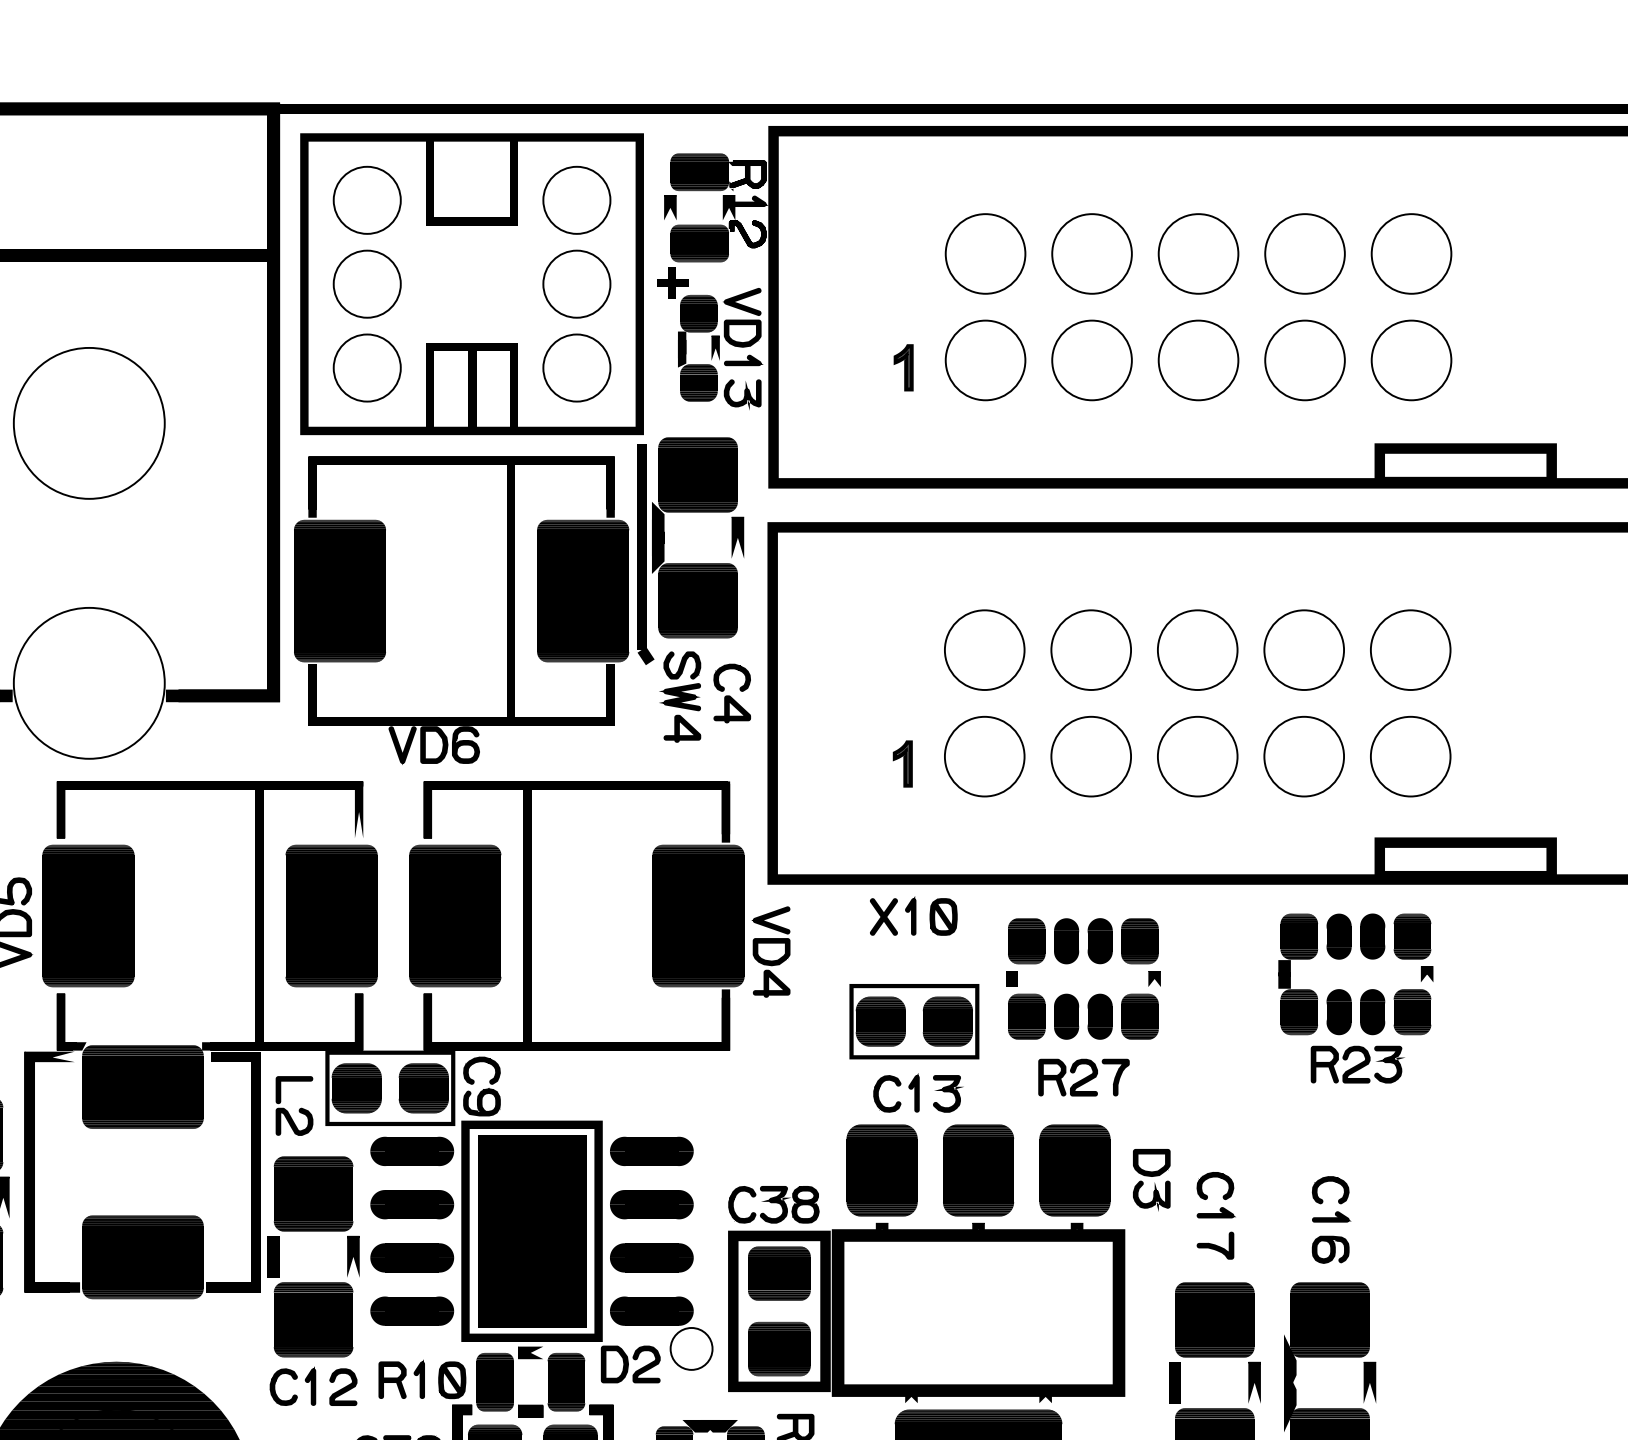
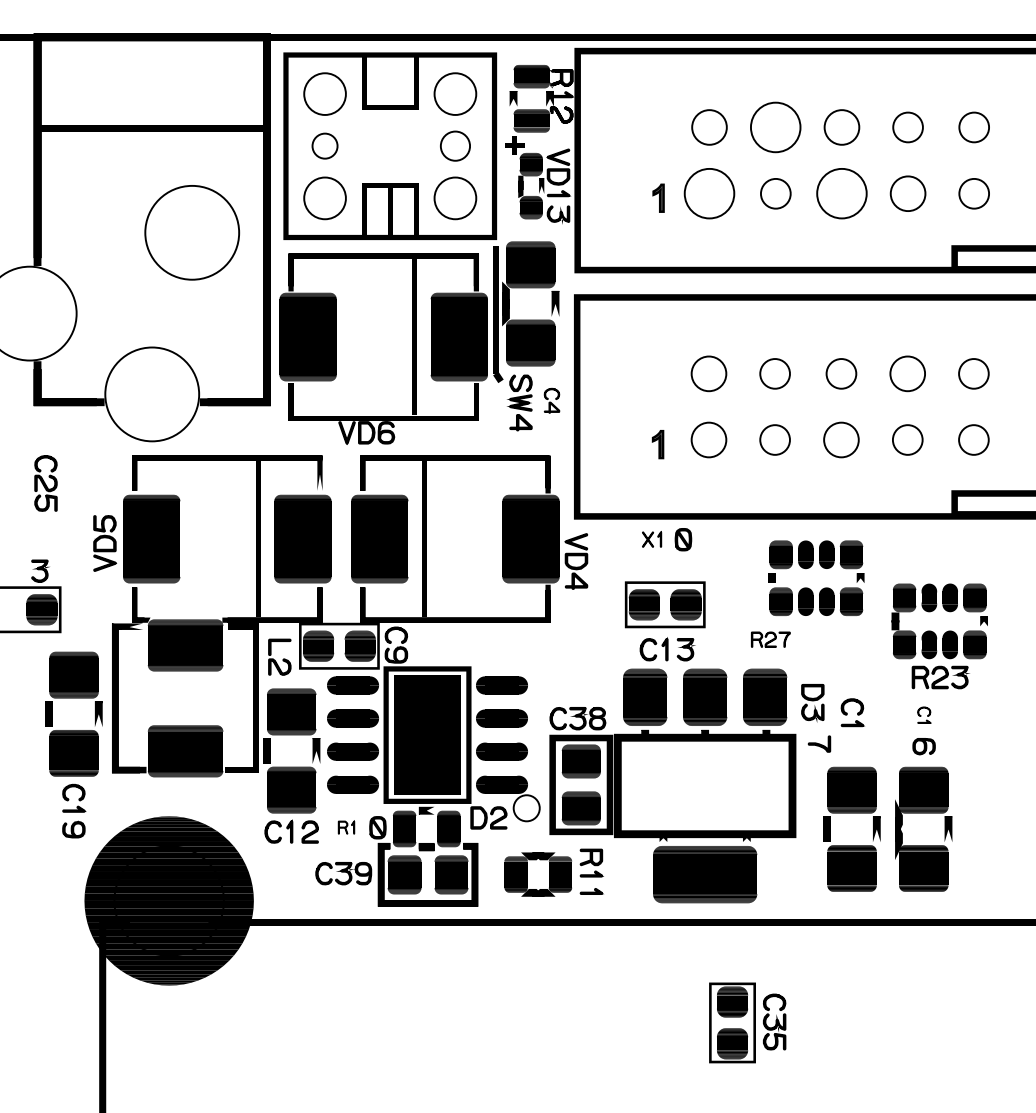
part: (985, 254) -> (709, 127), size x0.7
part: (1197, 254) -> (841, 127), size x0.7
part: (1303, 254) -> (907, 127), size x0.6
part: (1410, 254) -> (973, 127), size x0.6
part: (366, 282) -> (324, 145), size x0.6
part: (577, 282) -> (455, 145), size x0.7
part: (1091, 360) -> (775, 193), size x0.6
part: (1303, 360) -> (907, 193), size x0.7
part: (1410, 360) -> (973, 193), size x0.6
part: (89, 422) -> (192, 232), moved
part: (983, 649) -> (708, 373), size x0.7
part: (1090, 649) -> (774, 373), size x0.6
part: (1197, 649) -> (841, 373), size x0.6
part: (1303, 649) -> (907, 373), size x0.7
part: (1410, 649) -> (973, 373), size x0.6
part: (731, 693) -> (551, 400), size x0.7
part: (983, 755) -> (708, 439), size x0.7
part: (1090, 755) -> (774, 439), size x0.6
part: (1197, 755) -> (841, 439), size x0.7
part: (1303, 755) -> (907, 439), size x0.6
part: (1410, 755) -> (973, 439), size x0.6
part: (892, 916) -> (651, 539), size x0.7
part: (1072, 963) -> (809, 568), moved
part: (1355, 998) -> (939, 636), moved
part: (1083, 1077) -> (770, 639), size x0.7
part: (1331, 1198) -> (924, 714), size x0.6
part: (1215, 1244) -> (819, 743), moved
part: (401, 1379) -> (346, 827), size x0.6

